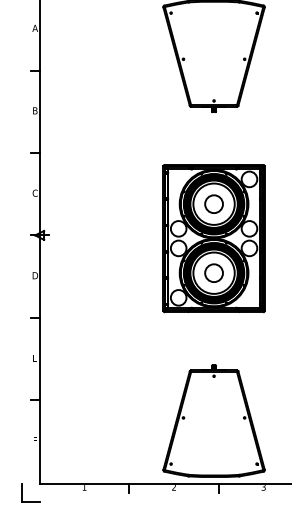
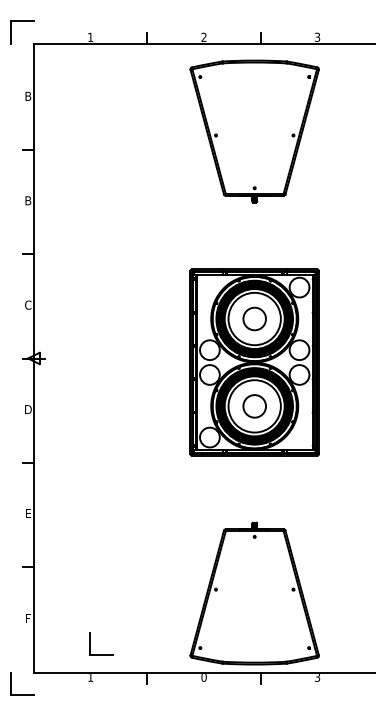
text: (34, 27) -> (27, 95), A -> B
part: (84, 460) -> (90, 643), added
text: (173, 487) -> (203, 677), 2 -> 0

